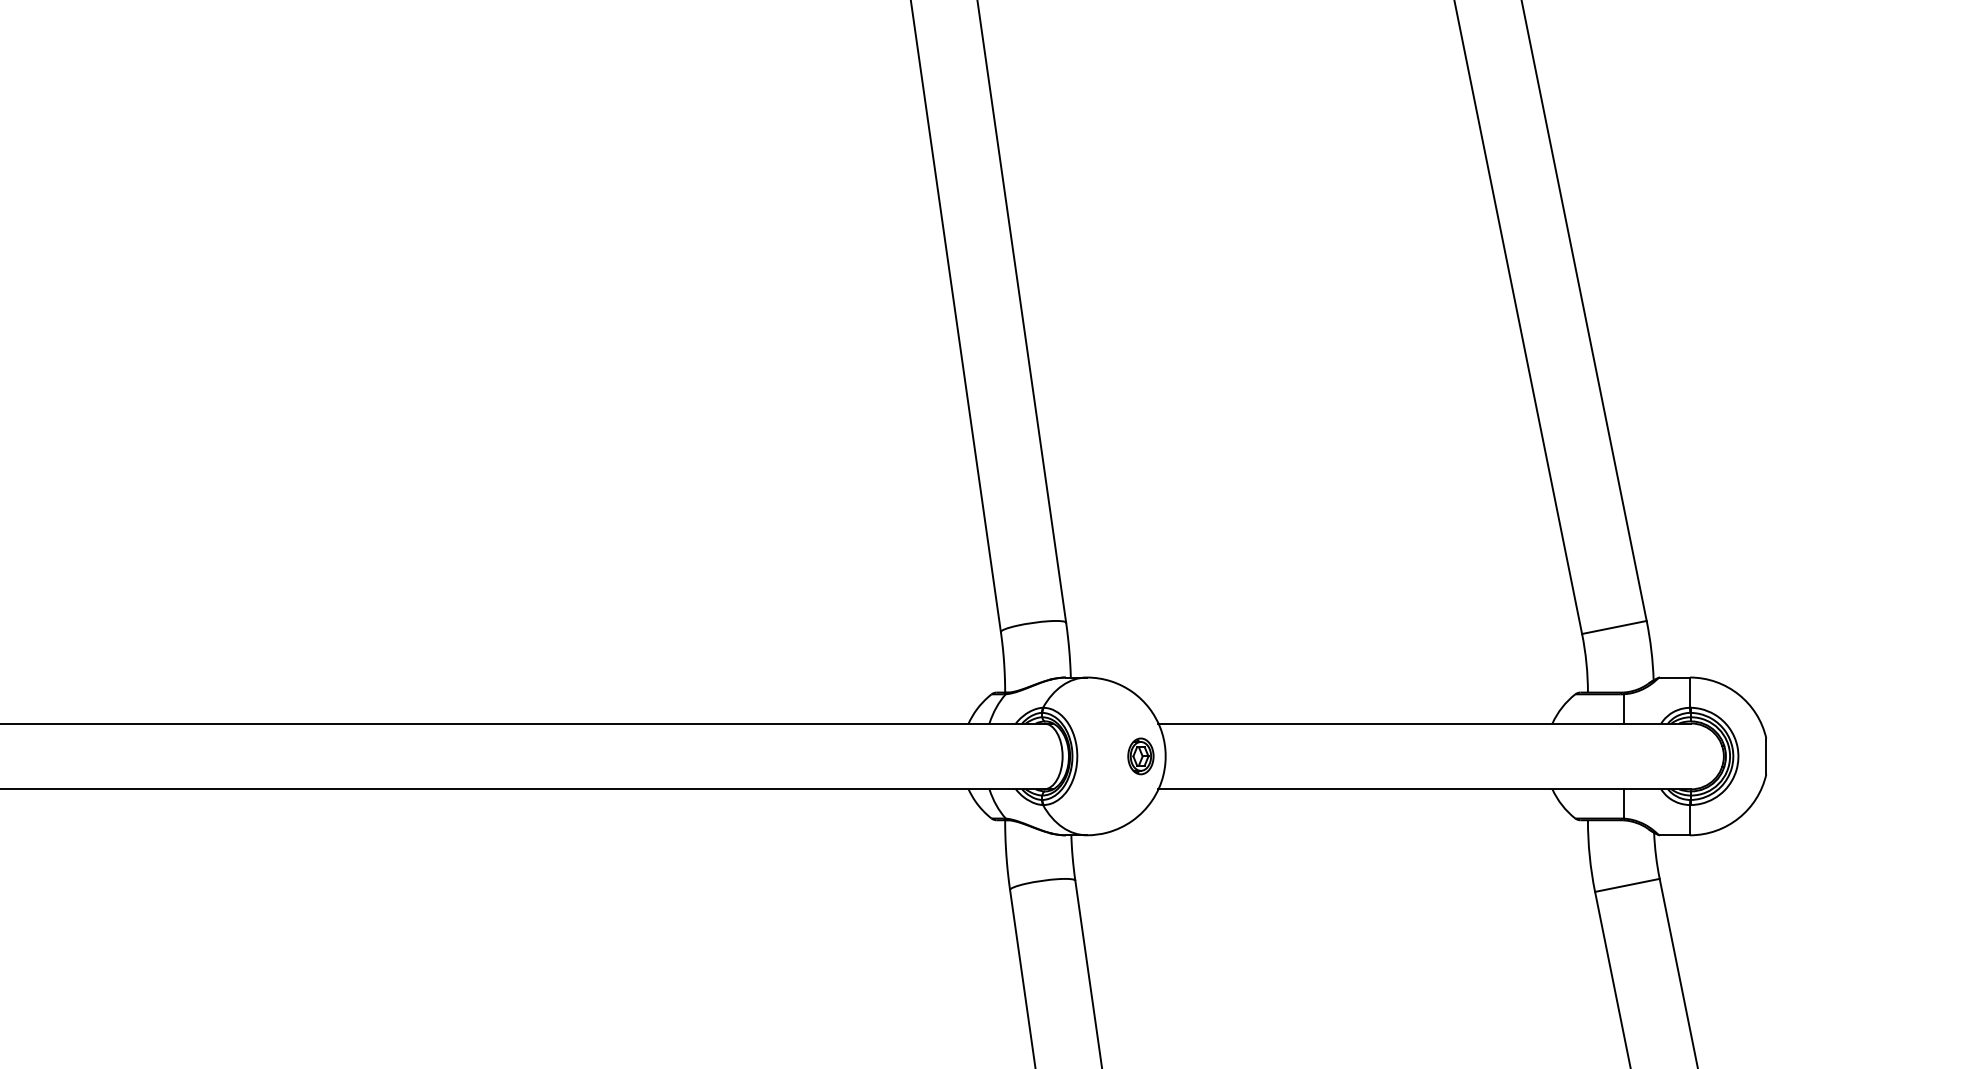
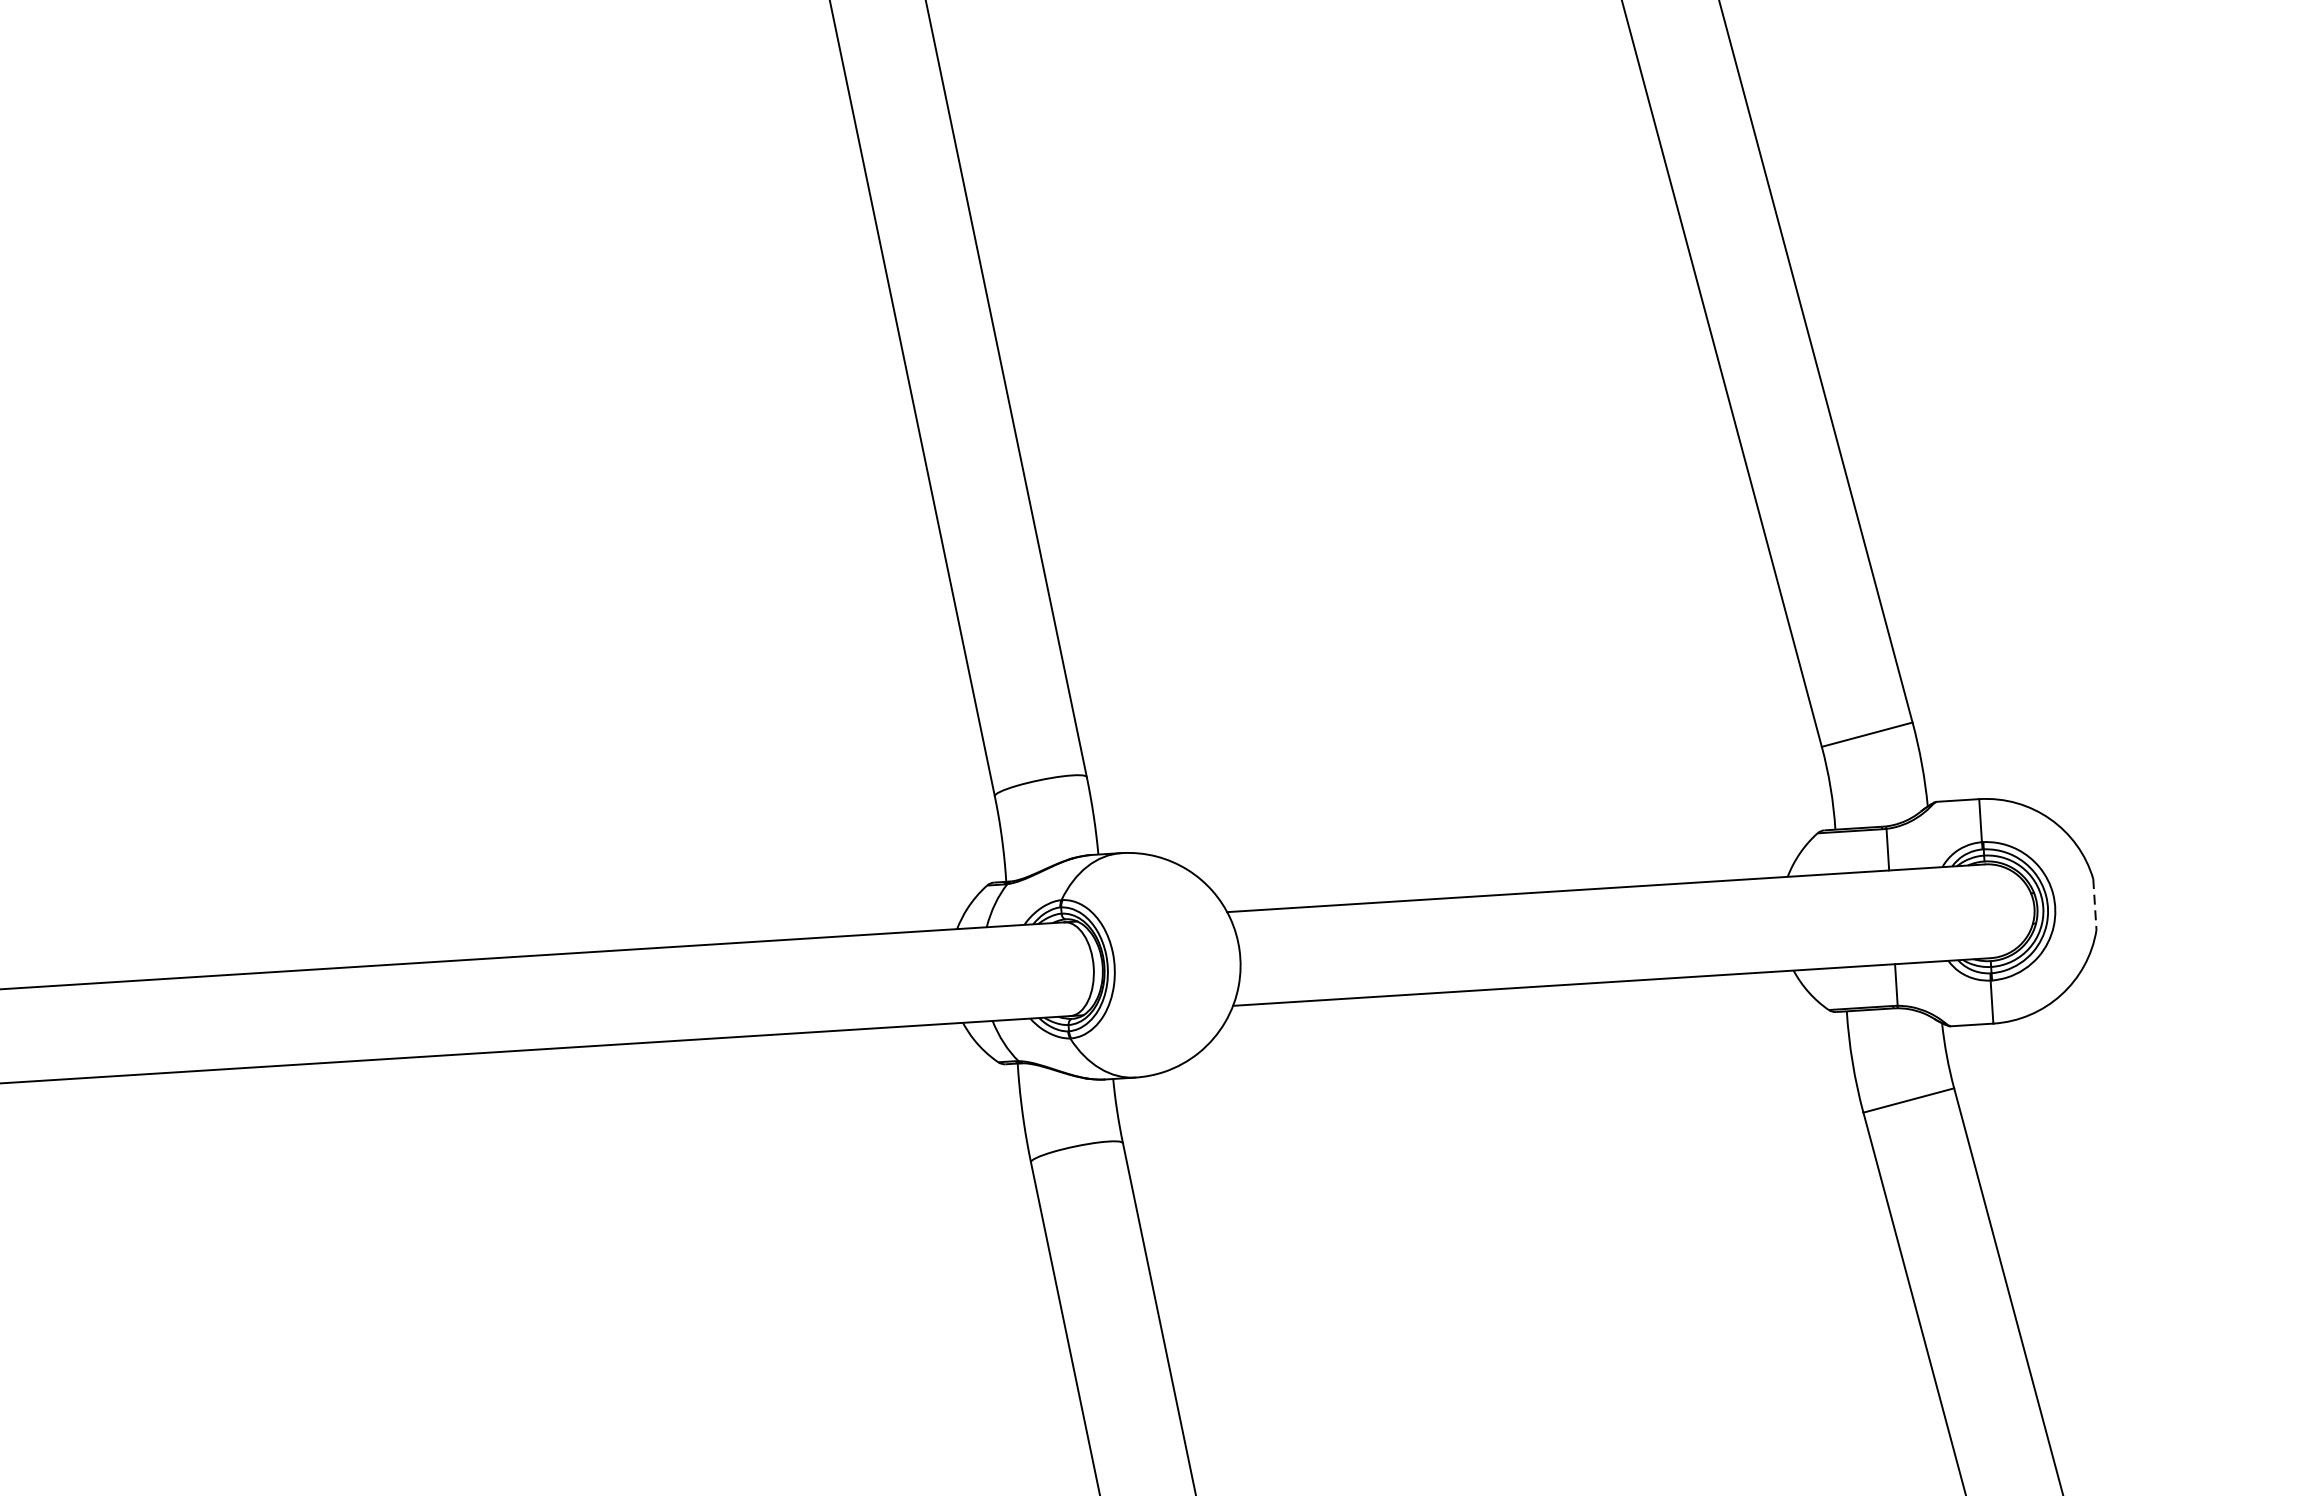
part: (1140, 756) -> (1204, 960), removed
line: (1766, 756) -> (2095, 904), solid -> dashed

